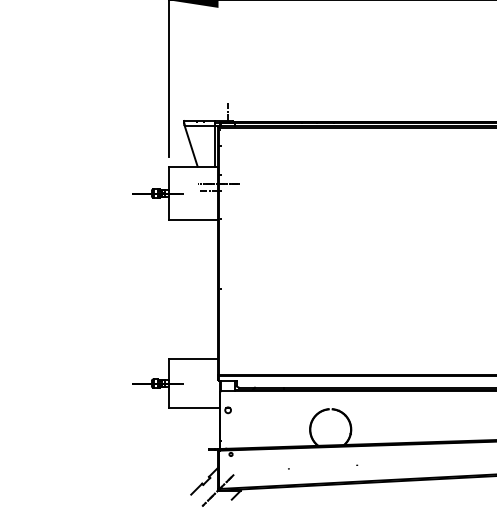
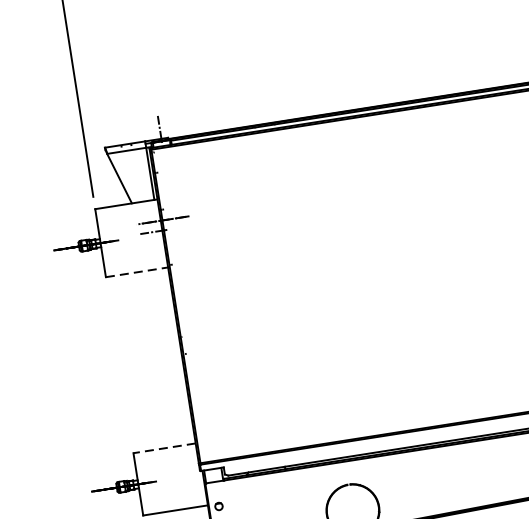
line: (193, 220) -> (137, 272), solid -> dashed
line: (193, 359) -> (164, 448), solid -> dashed

